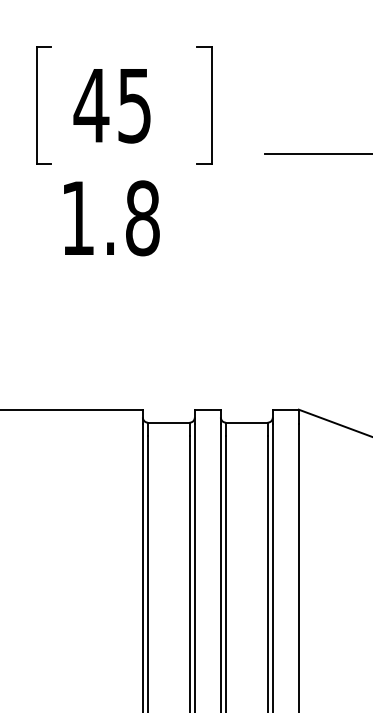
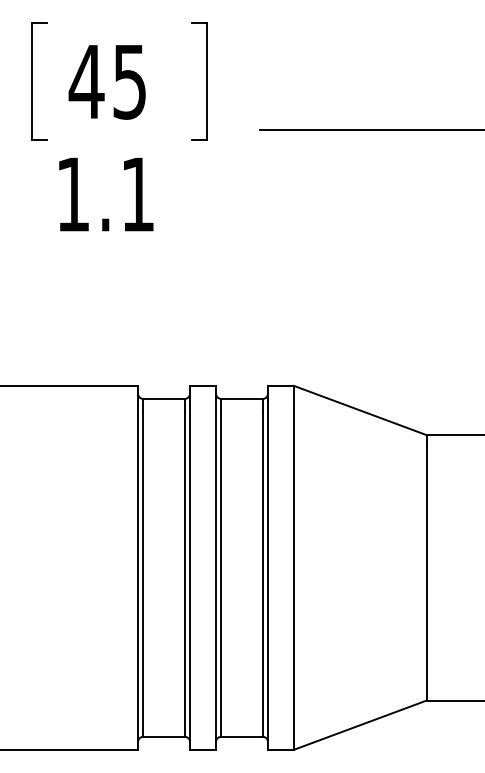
text: (143, 218) -> (138, 194), 1.8 -> 1.1

